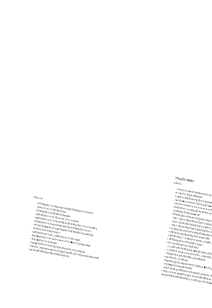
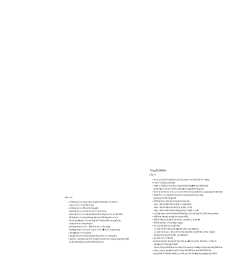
text: (65, 229) -> (96, 219), moved

